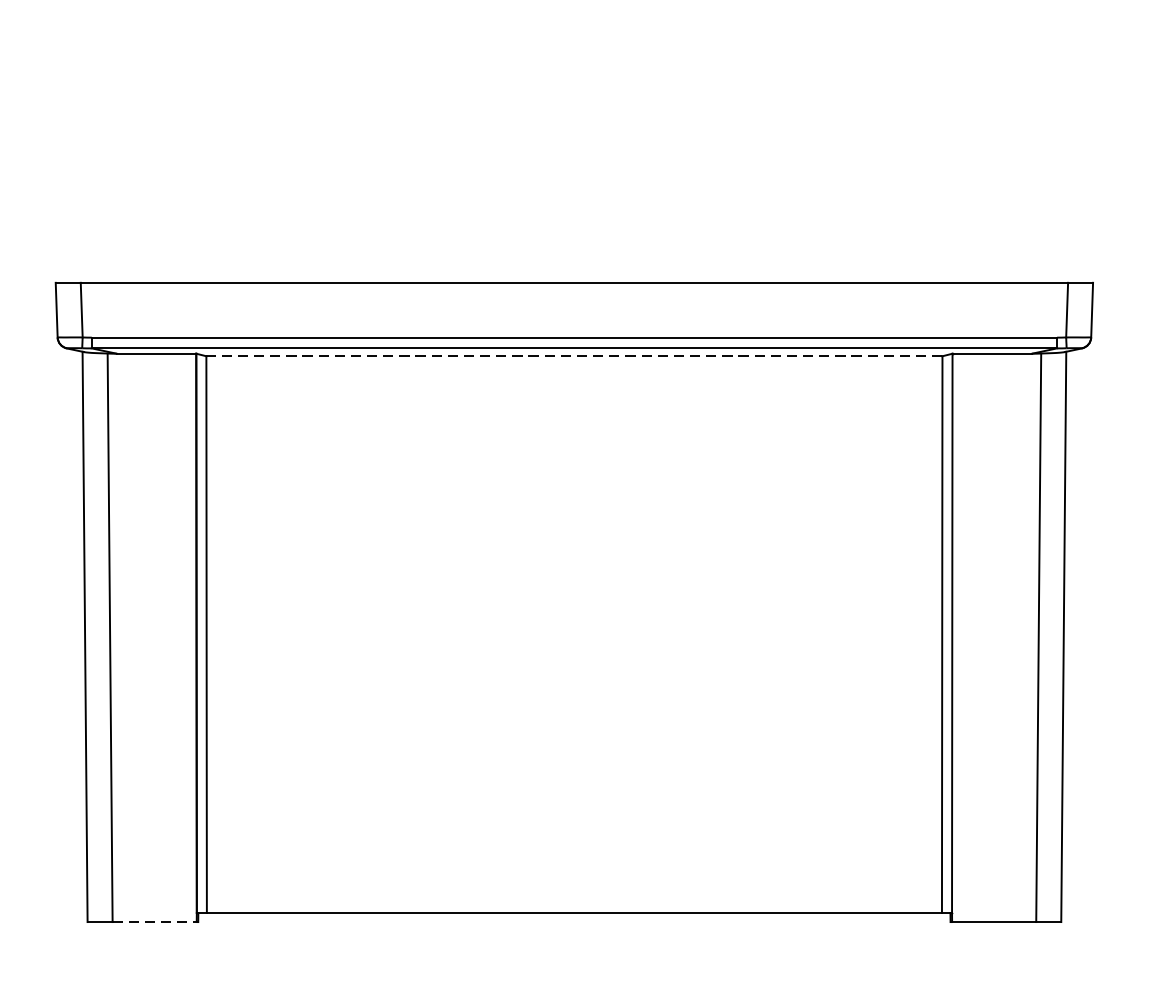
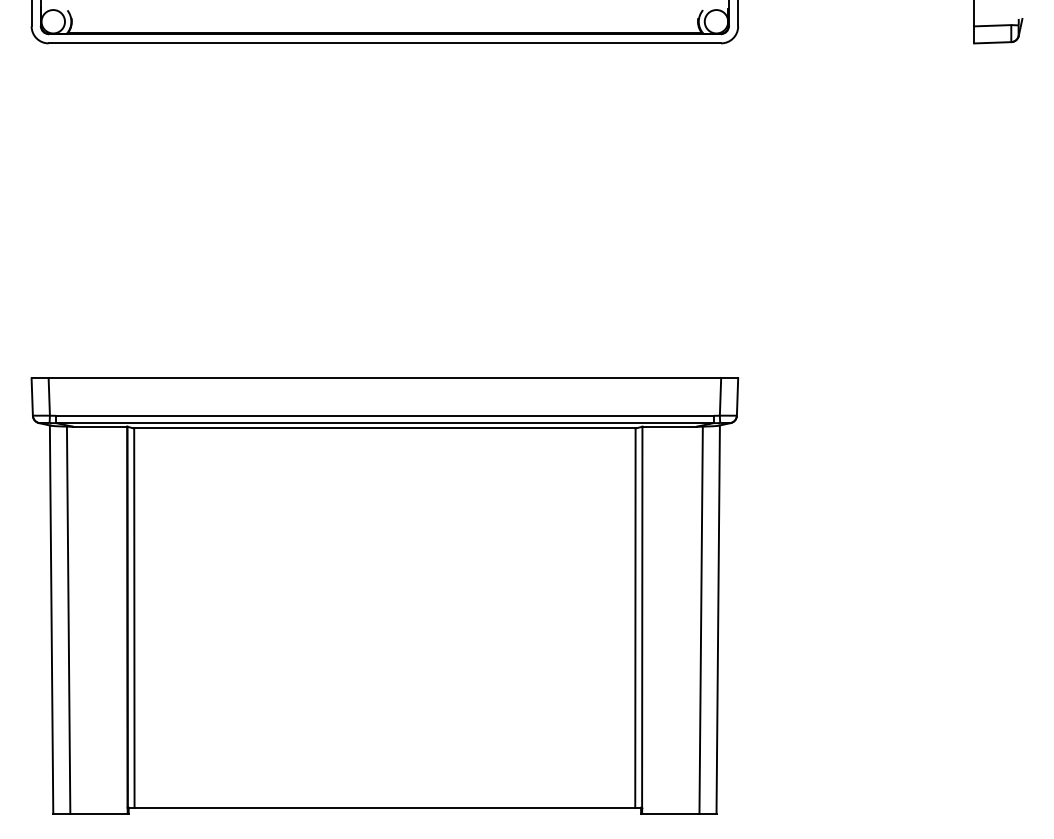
line: (573, 356) -> (384, 428), dashed -> solid
line: (153, 921) -> (98, 813), dashed -> solid

